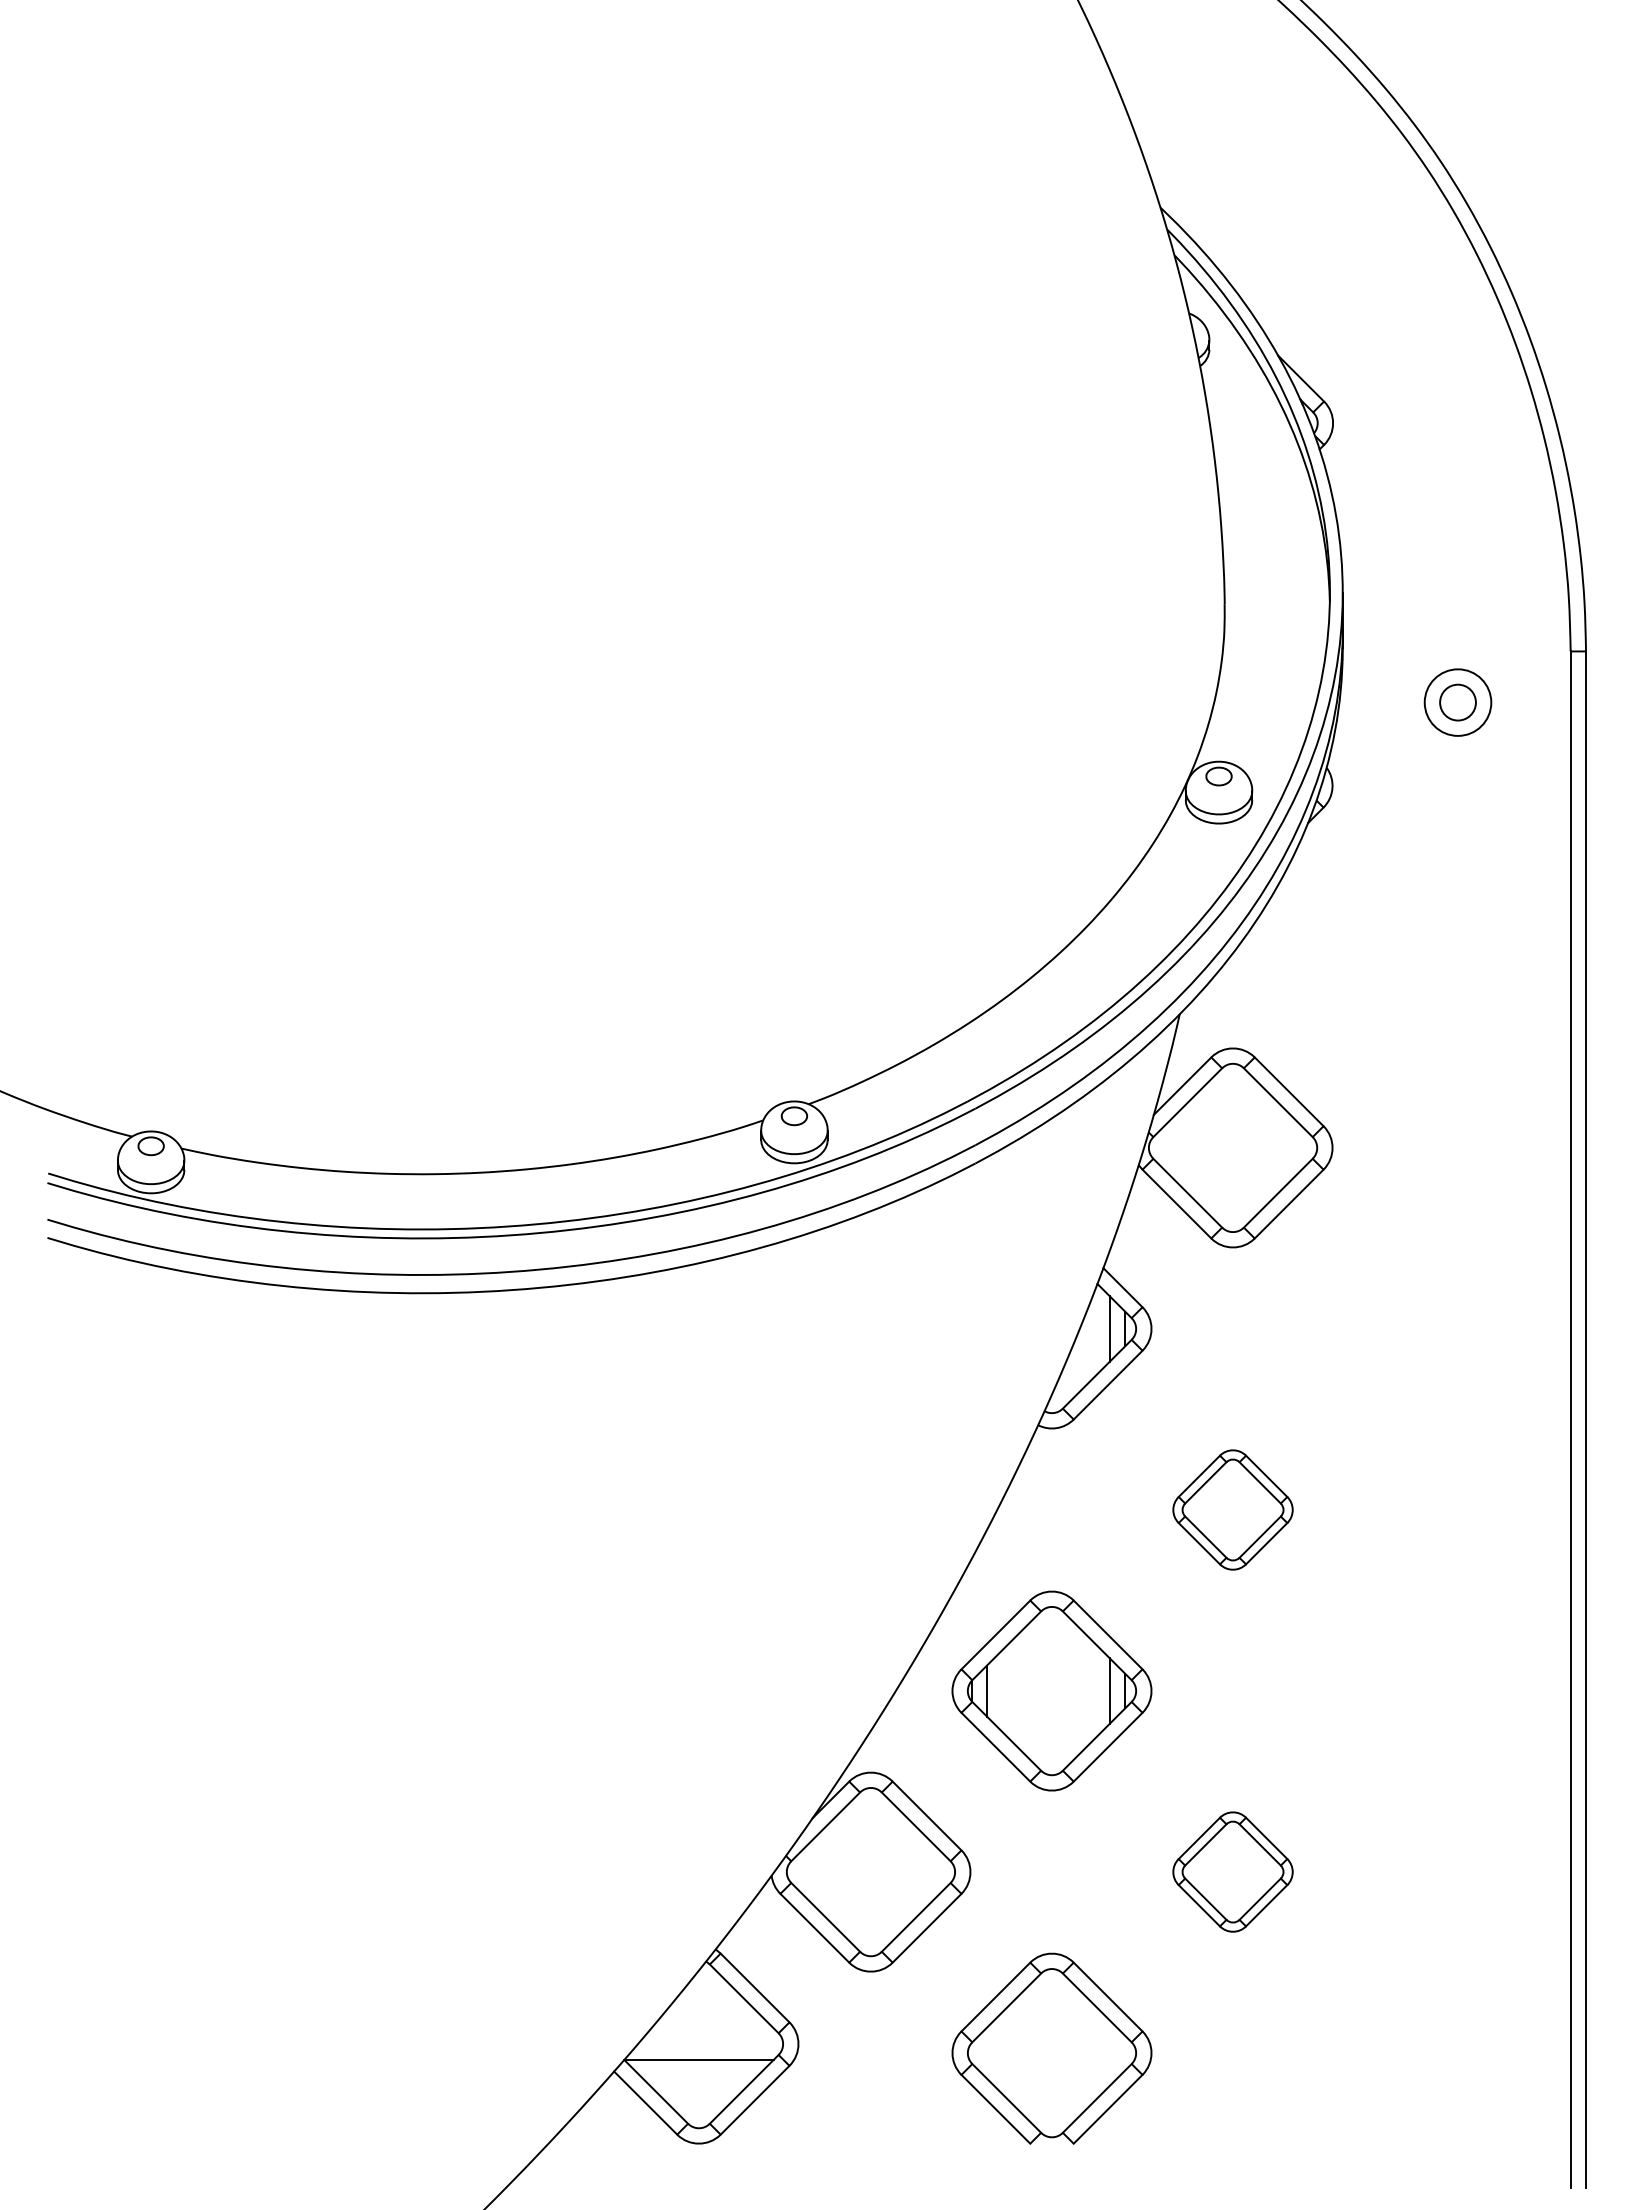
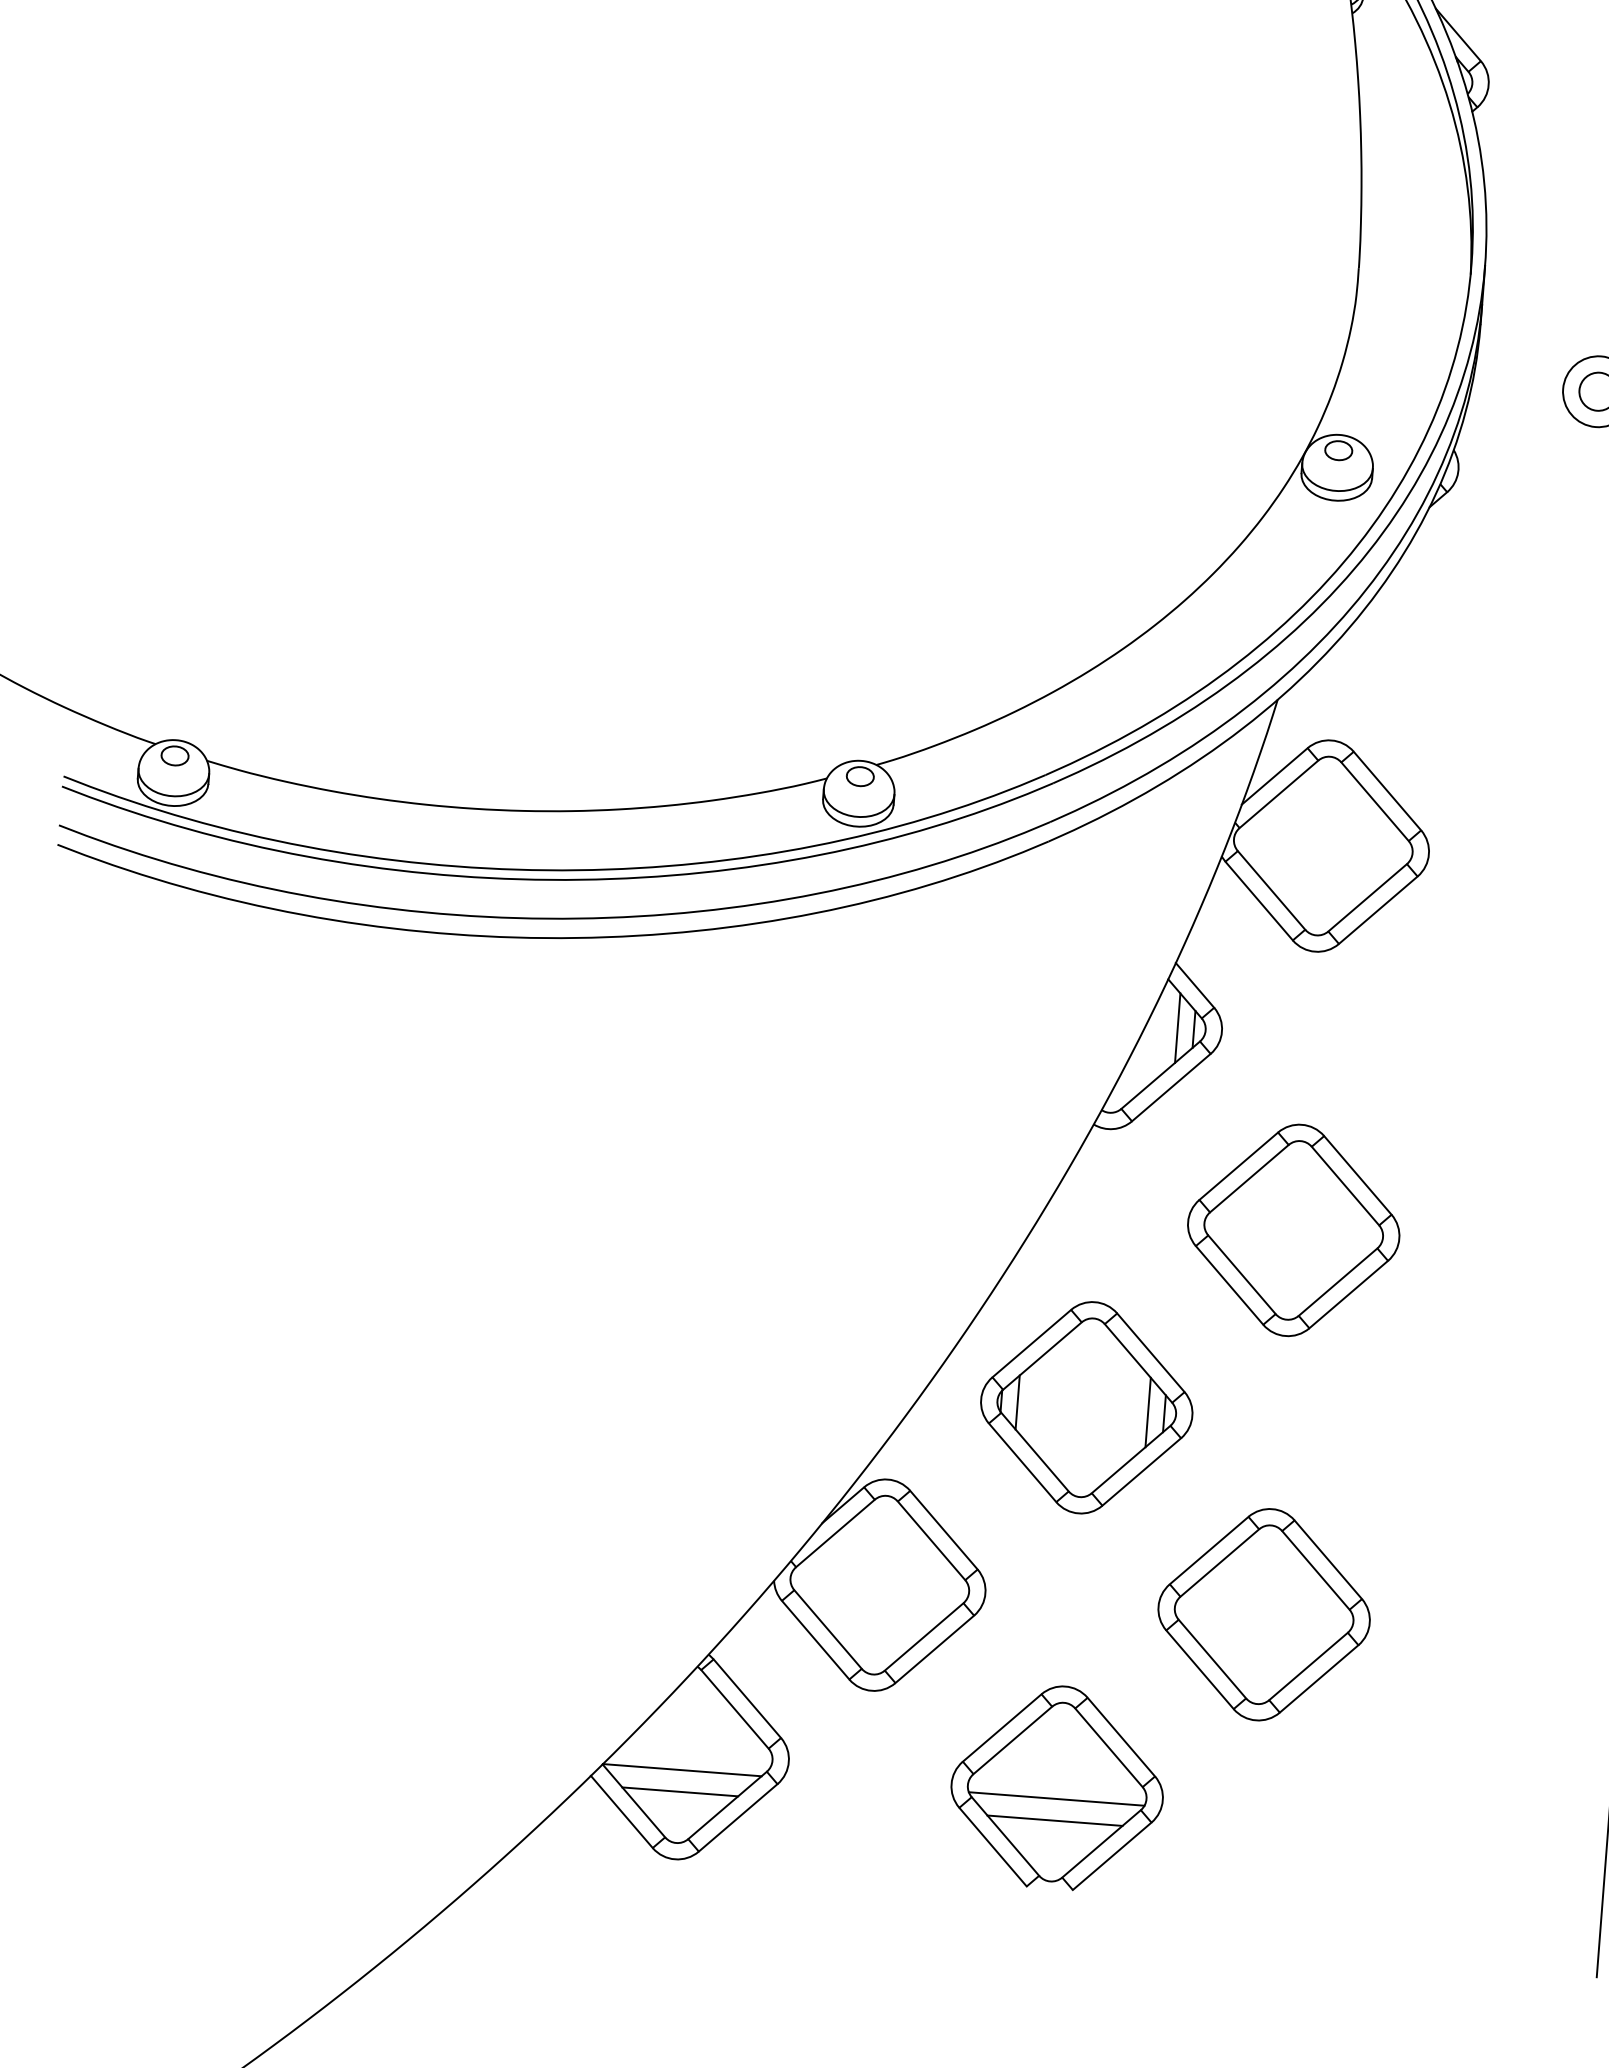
part: (1232, 1509) -> (1293, 1229), size x1.67
part: (1232, 1871) -> (1263, 1614), size x1.67
line: (1051, 2059) -> (1056, 1798), added
line: (698, 2080) -> (679, 1792), added
line: (1051, 2080) -> (1054, 1821), added

